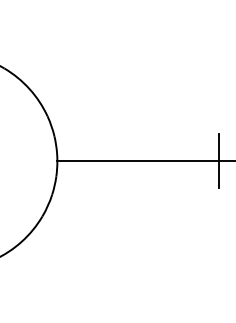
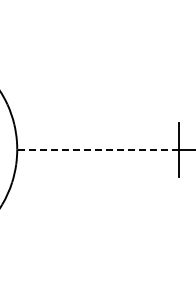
line: (138, 161) -> (98, 149), solid -> dashed

